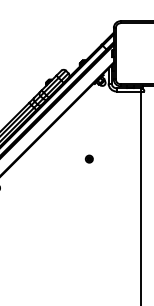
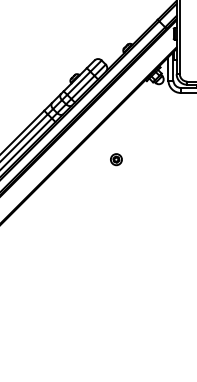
part: (88, 158) -> (115, 158), moved

